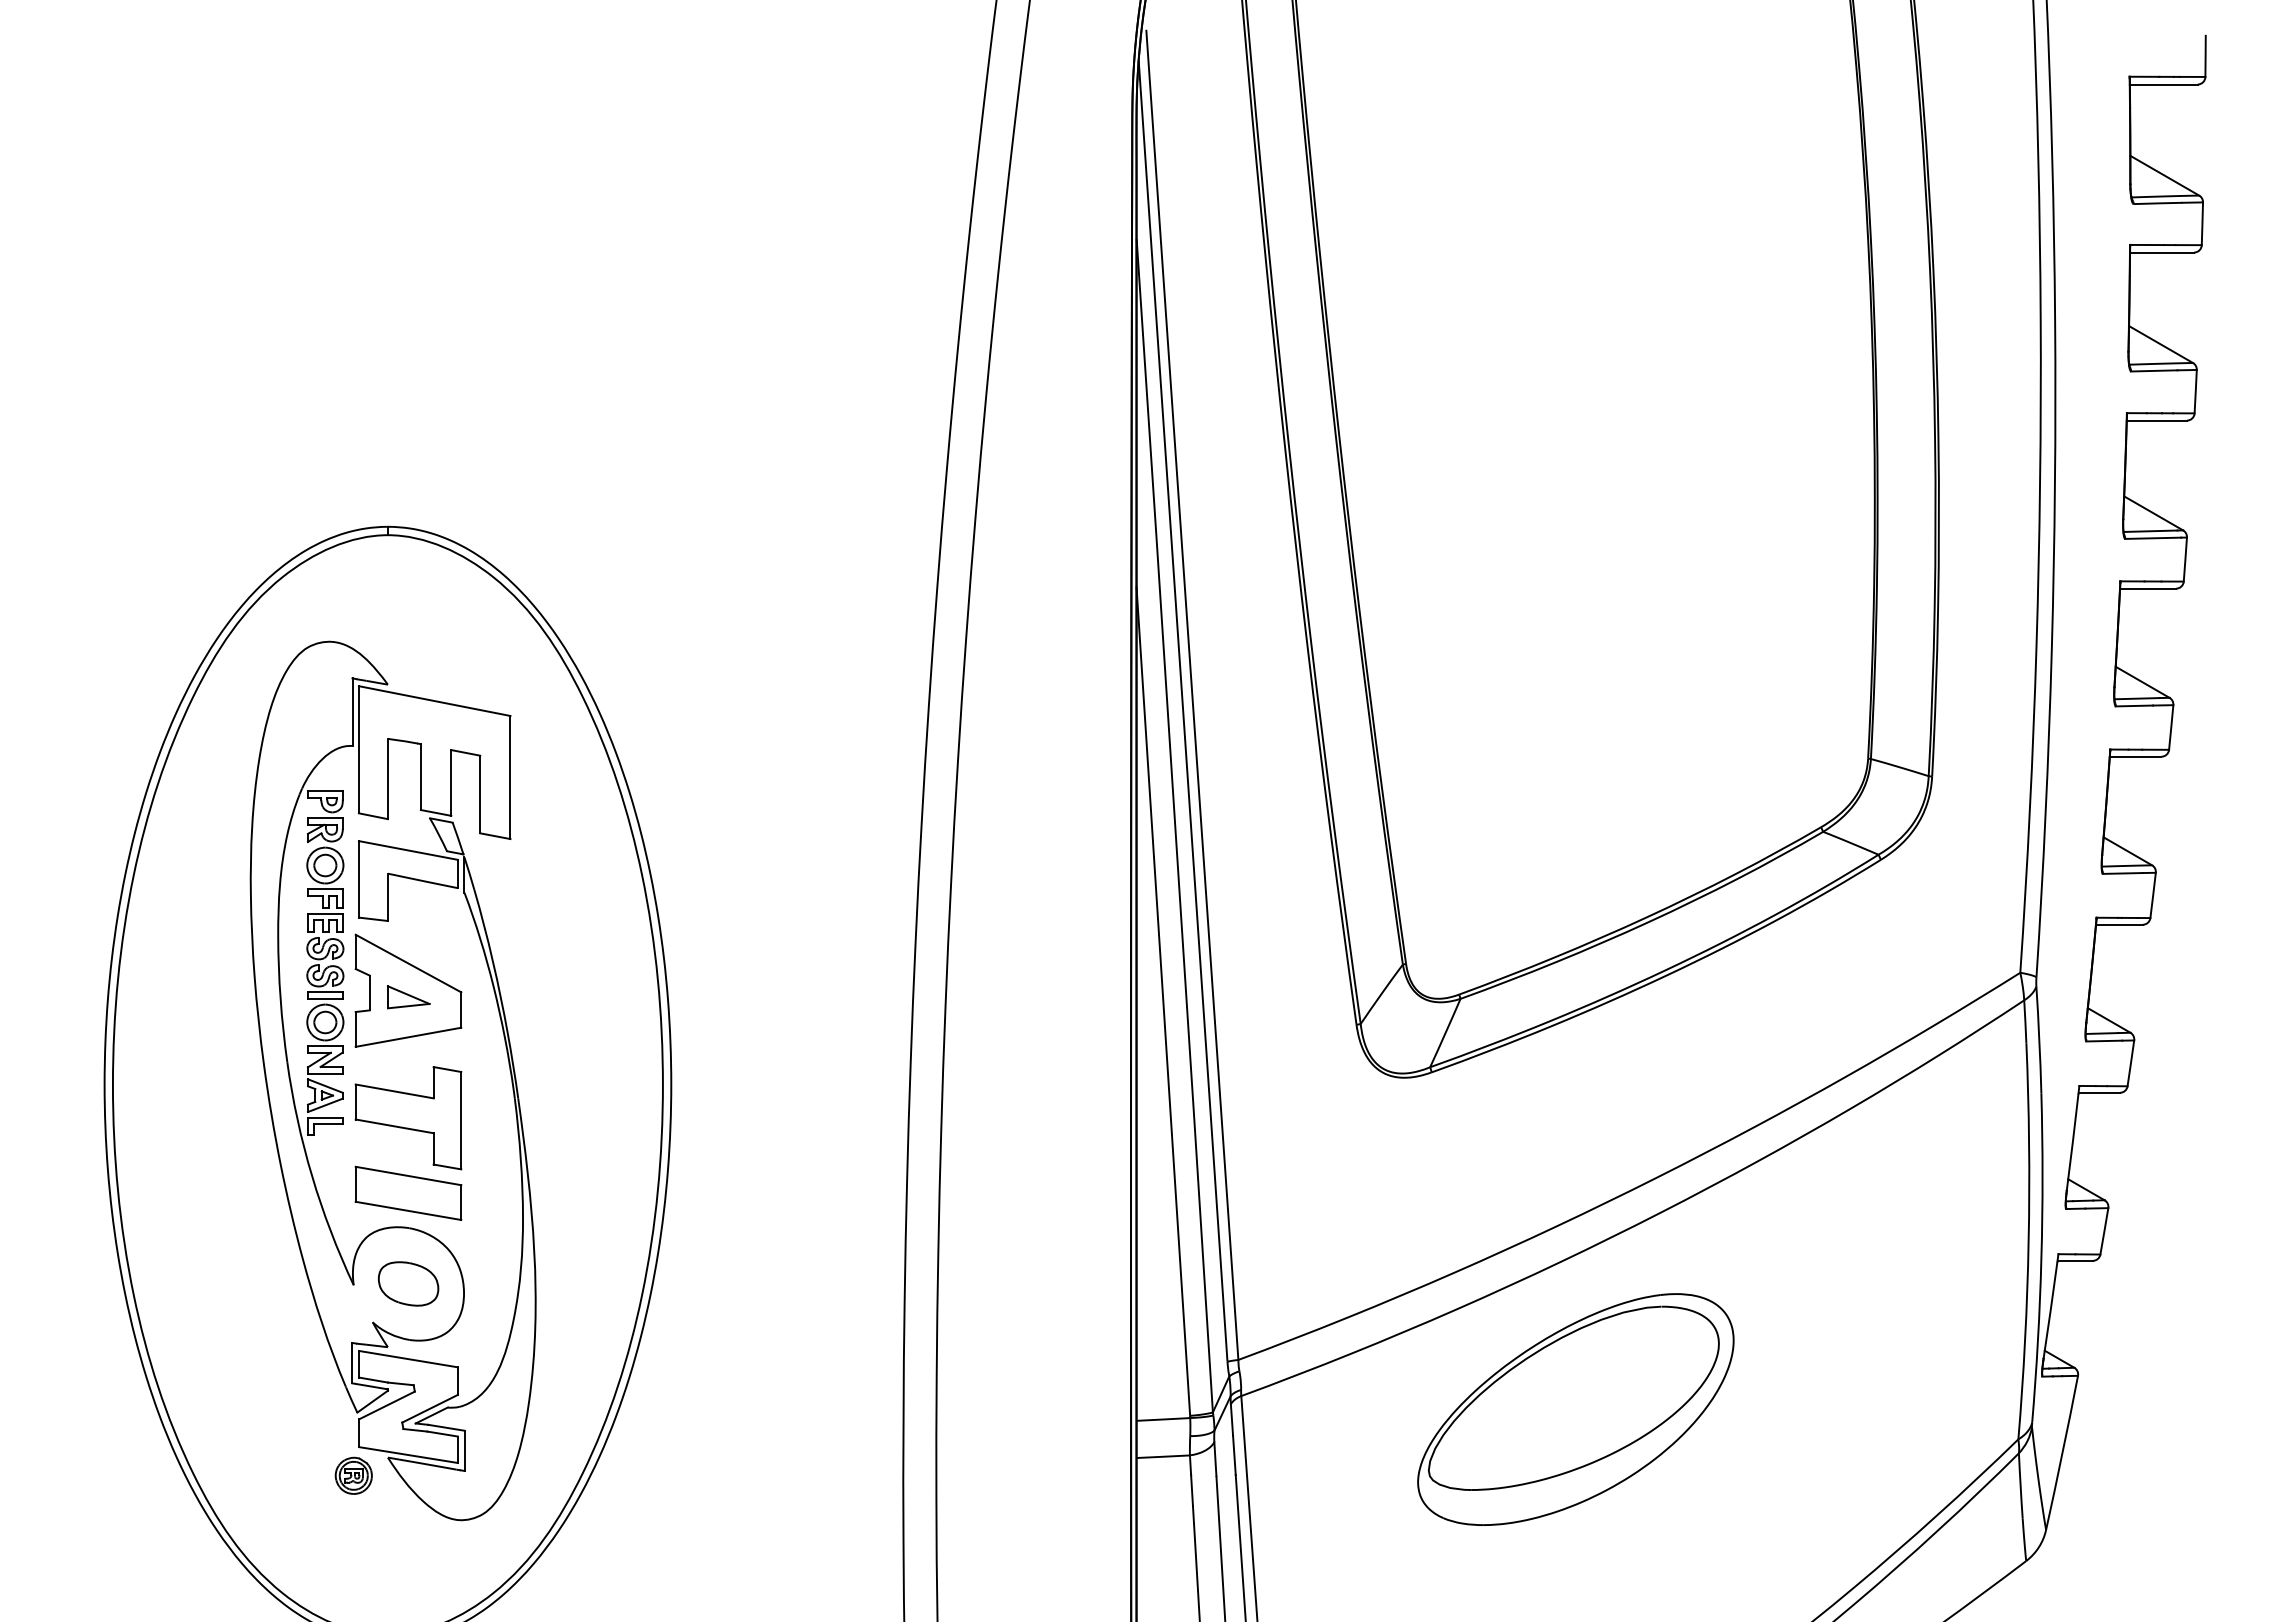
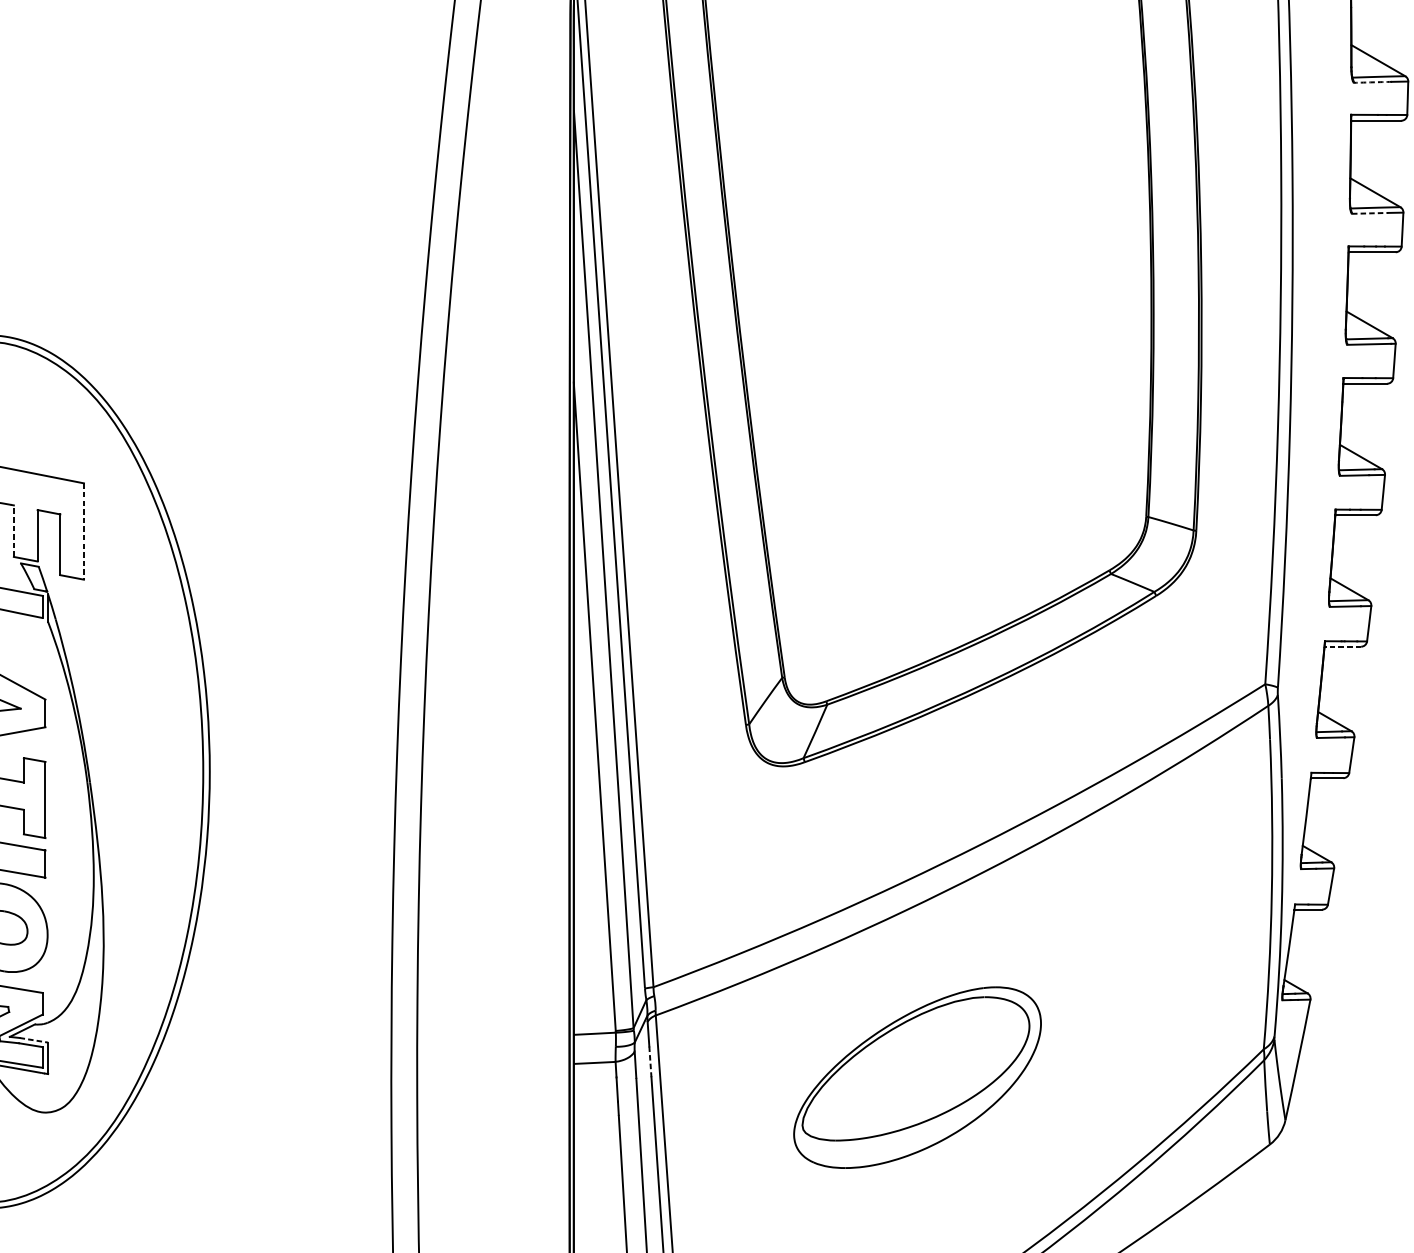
arc: (2157, 203) -> (1372, 82), solid -> dashed
line: (2154, 370) -> (1370, 213), solid -> dashed
line: (420, 777) -> (13, 531), solid -> dashed
line: (510, 777) -> (84, 531), solid -> dashed
line: (2118, 924) -> (1342, 646), solid -> dashed
part: (1575, 1409) -> (917, 1077), moved
line: (446, 1427) -> (33, 1040), solid -> dashed
line: (1234, 1455) -> (650, 1061), solid -> dashed

